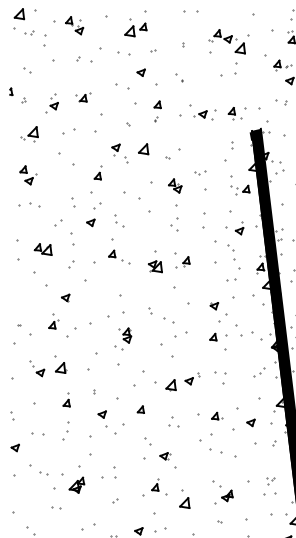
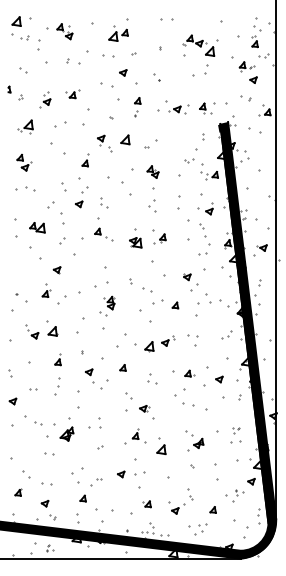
part: (200, 172) -> (189, 160), moved
part: (213, 337) -> (175, 305), moved
part: (38, 434) -> (33, 389), size x0.62

